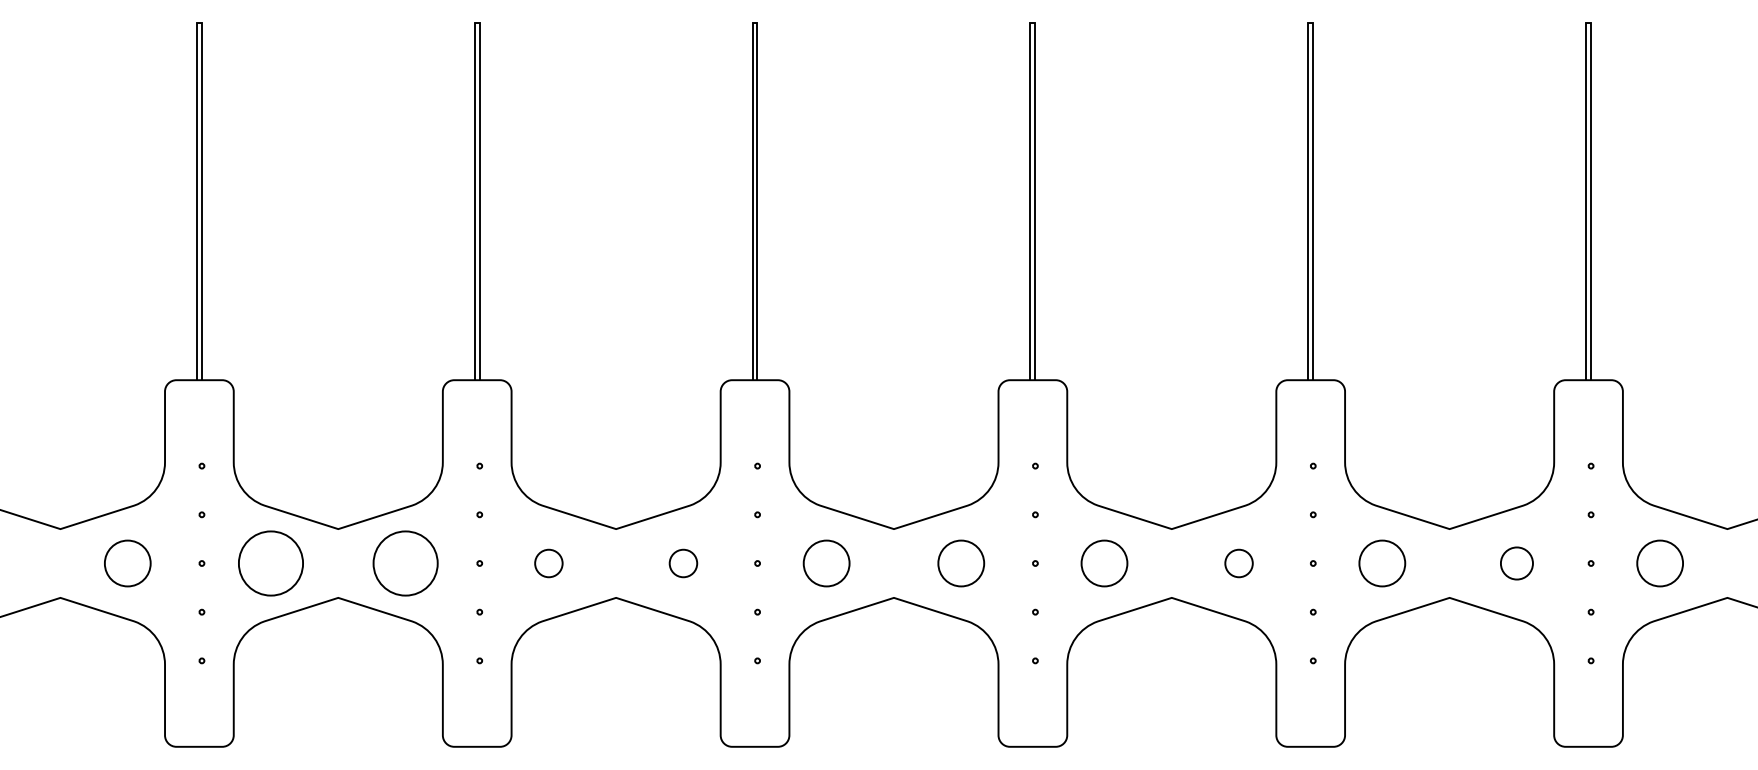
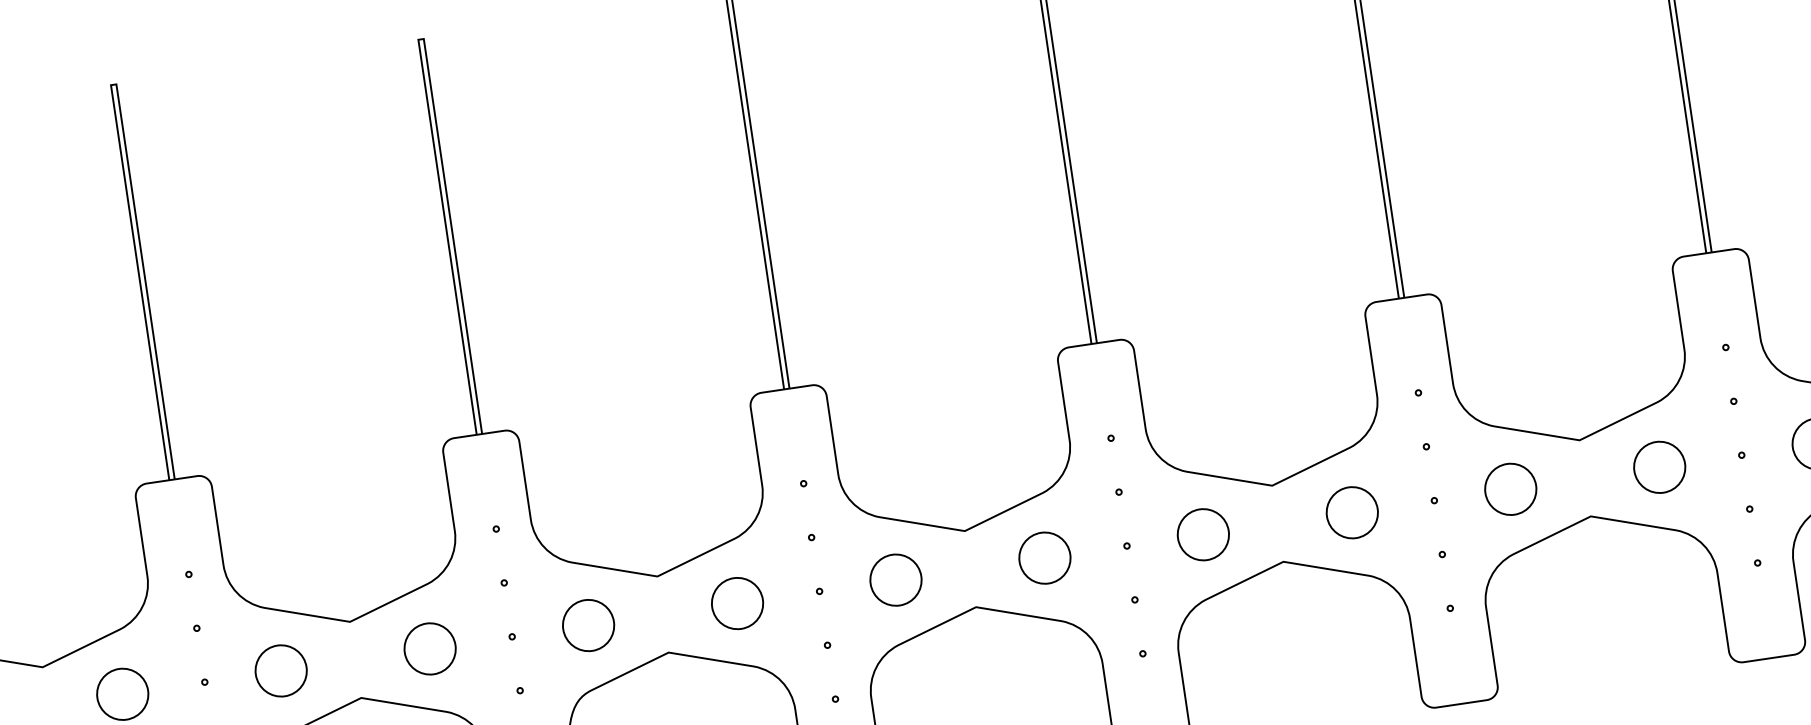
part: (270, 563) -> (280, 671), size x0.71
part: (405, 563) -> (430, 648), size x0.71
part: (548, 563) -> (588, 625), size x1.67
part: (683, 563) -> (737, 603), size x1.67
part: (1238, 563) -> (1351, 512), size x1.67
part: (1516, 563) -> (1659, 467), size x1.43

